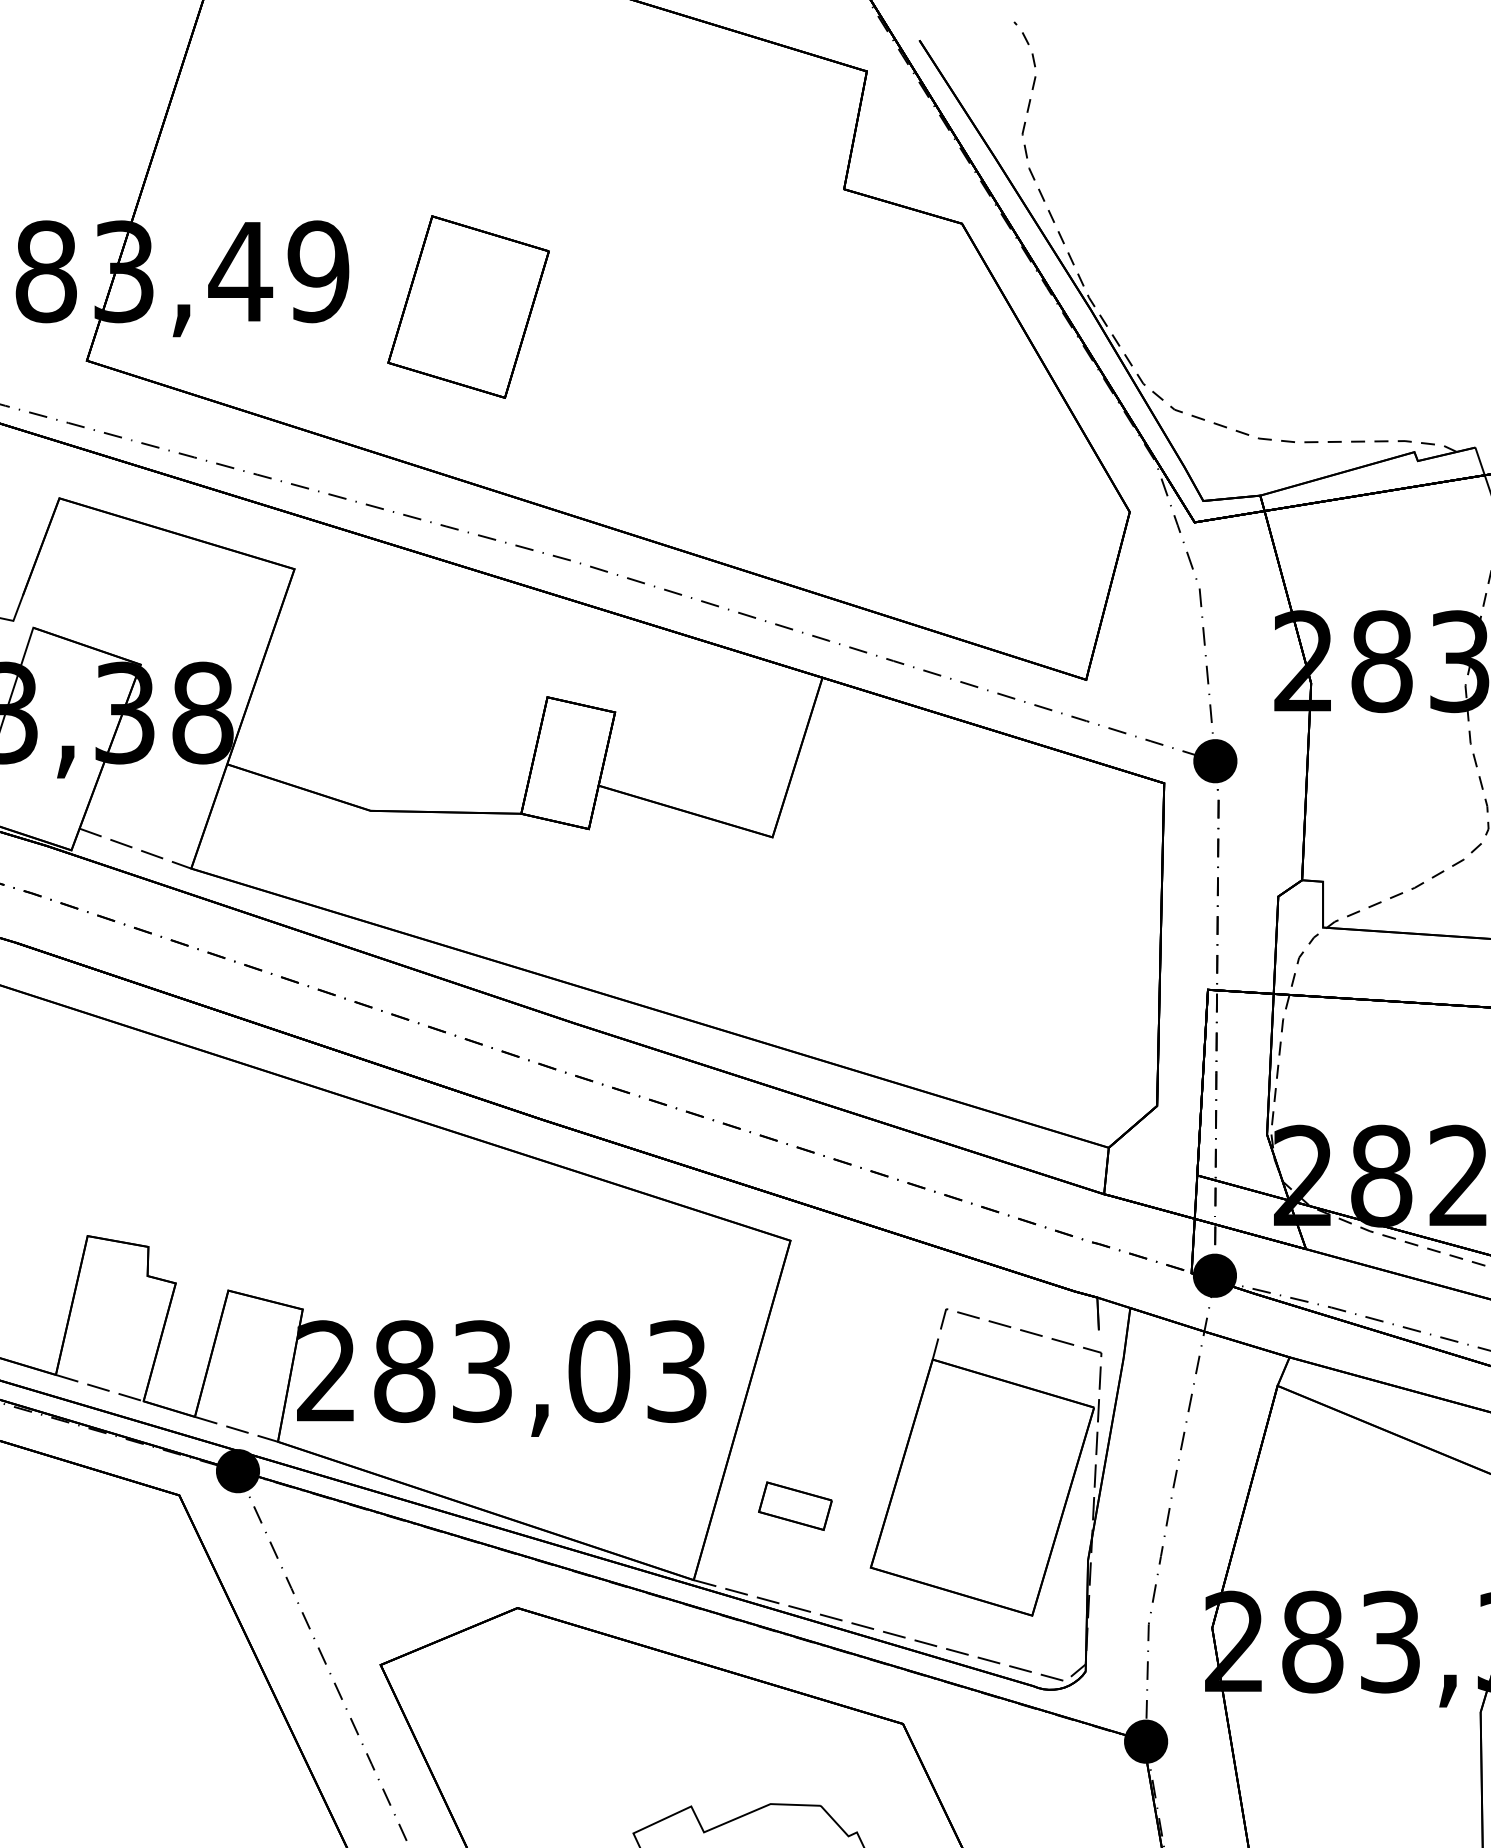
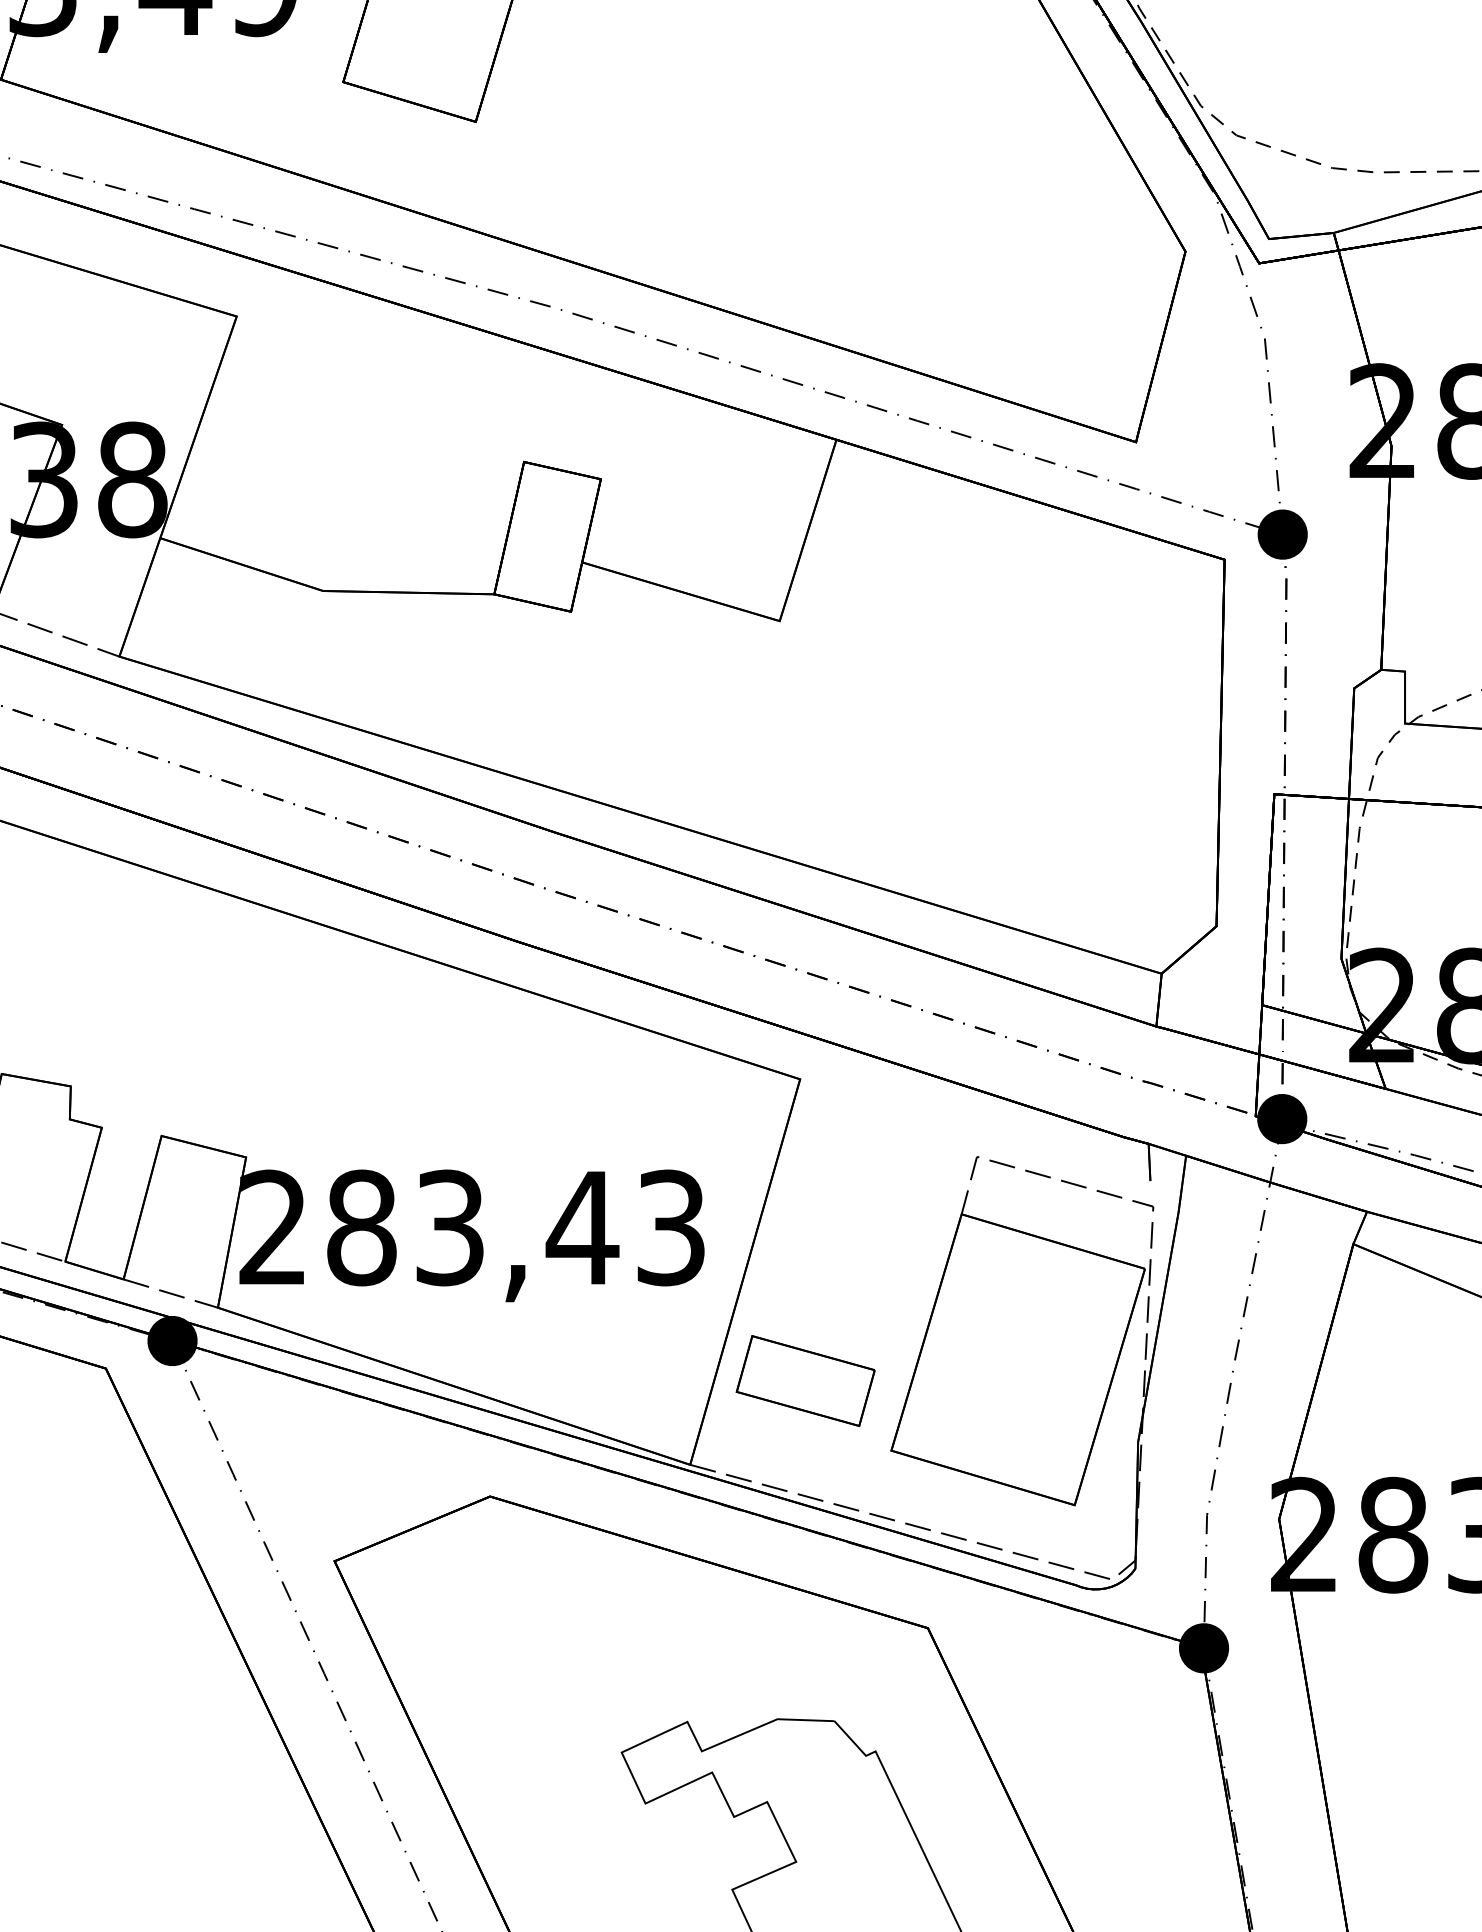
text: (598, 1371) -> (582, 1227), 283,03 -> 283,43
part: (795, 1505) -> (805, 1380), size x1.67

